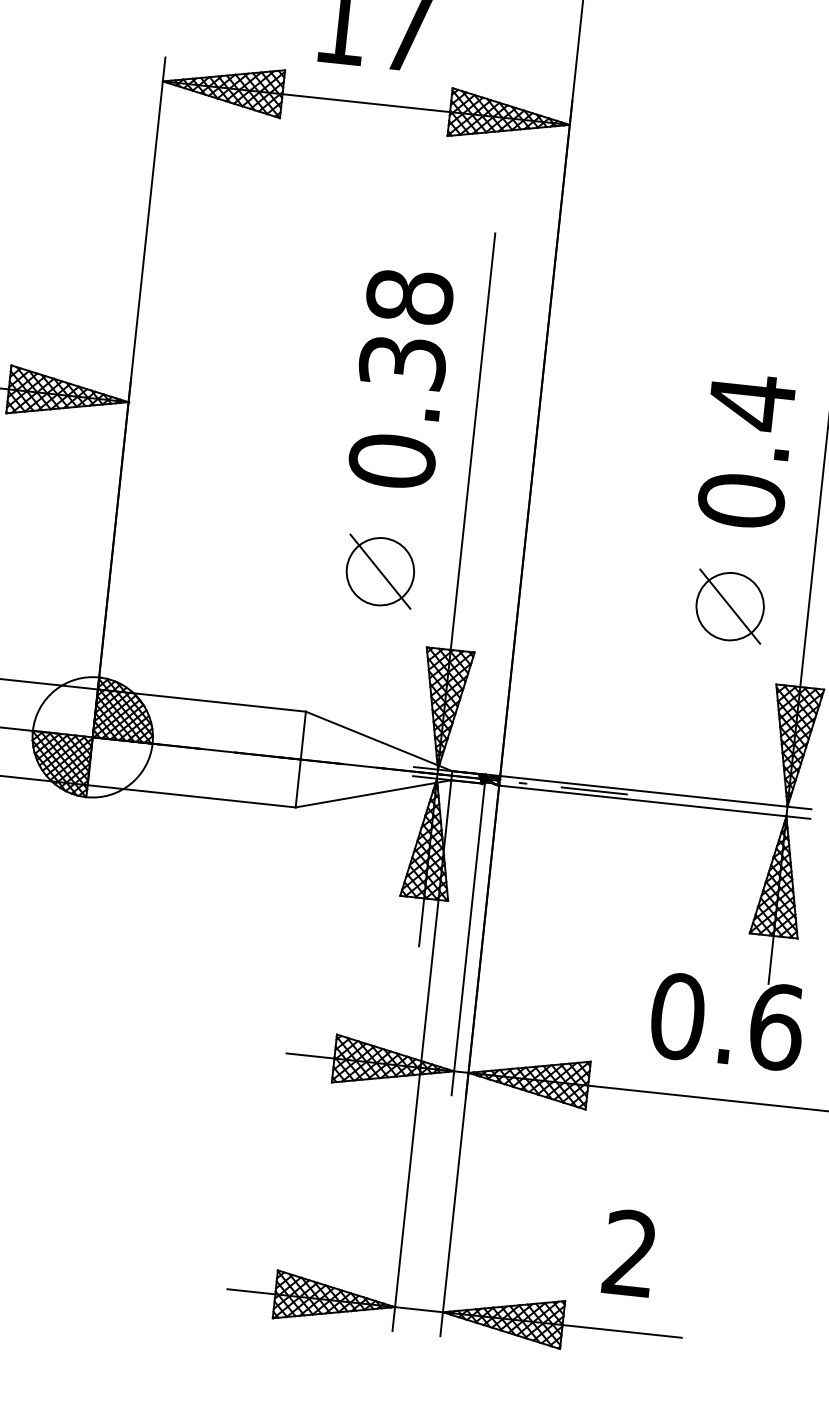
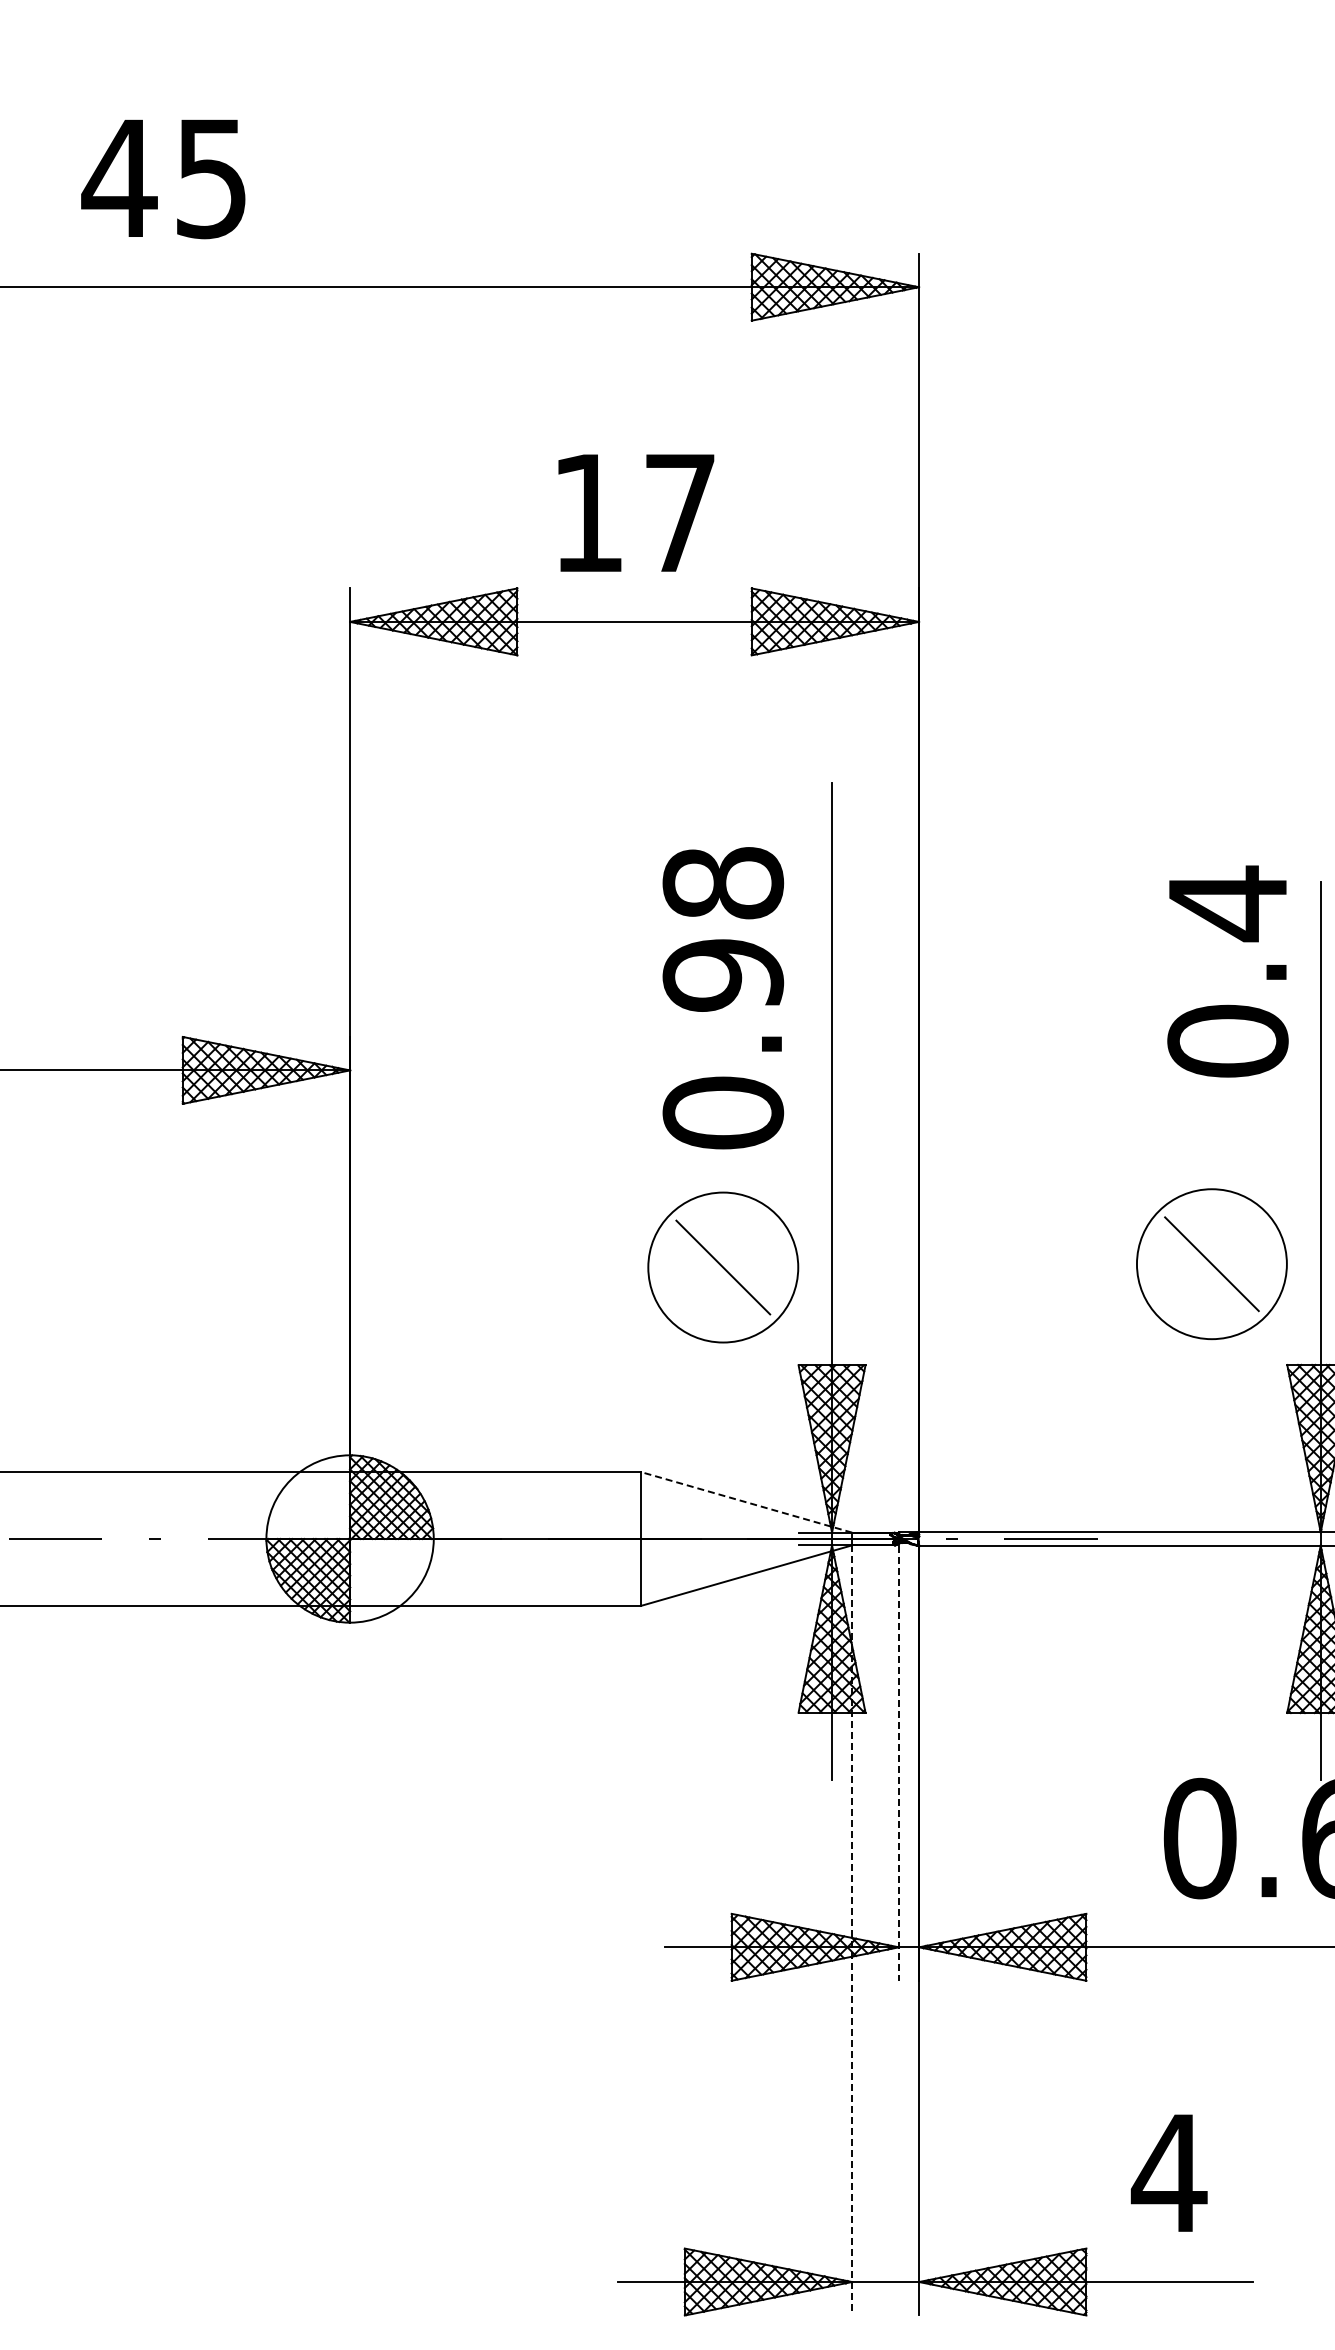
text: (402, 362) -> (722, 975), 0.38 -> 0.98
text: (746, 450) -> (1227, 971), moved
circle: (380, 571) -> (723, 1267), size x1.6
circle: (729, 606) -> (1211, 1264), size x1.6
line: (379, 741) -> (746, 1502), solid -> dashed
line: (468, 939) -> (899, 1763), solid -> dashed
line: (422, 1055) -> (852, 1930), solid -> dashed
text: (629, 1252) -> (1168, 2171), 2 -> 4

